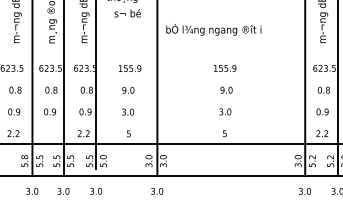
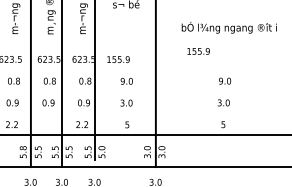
text: (213, 29) -> (228, 27), moved
text: (130, 68) -> (118, 59), moved
text: (225, 68) -> (198, 51), moved

